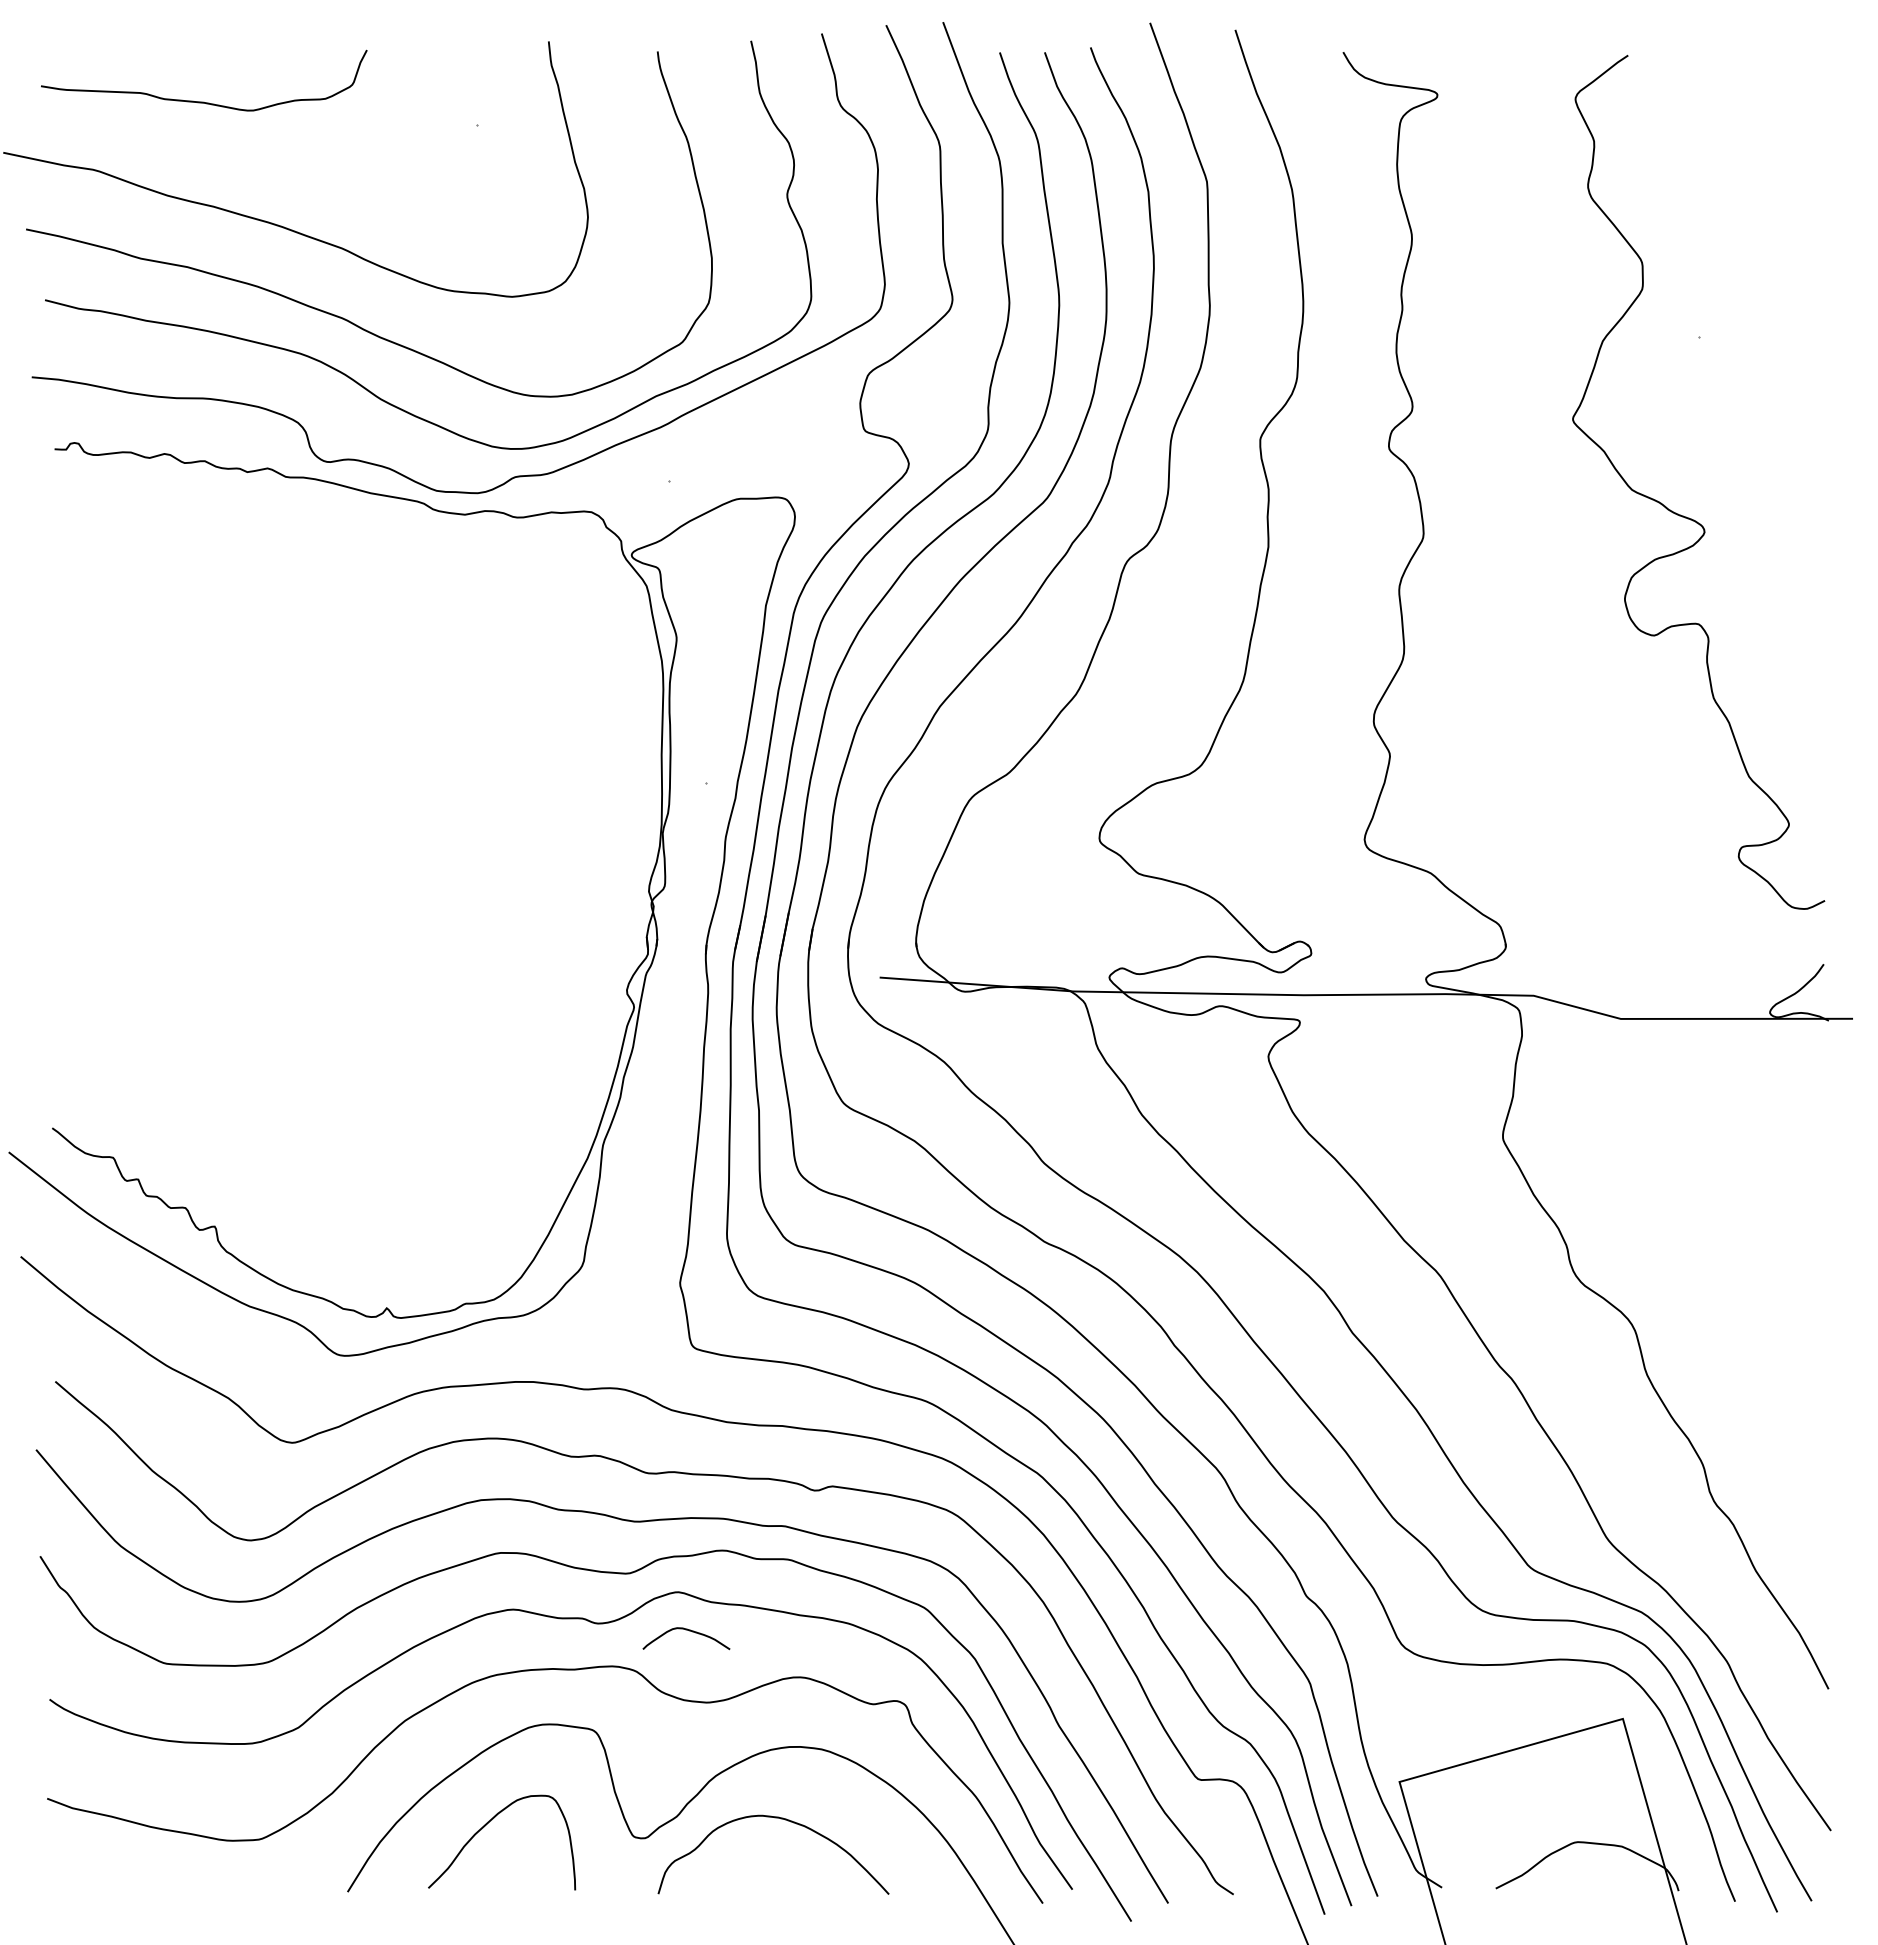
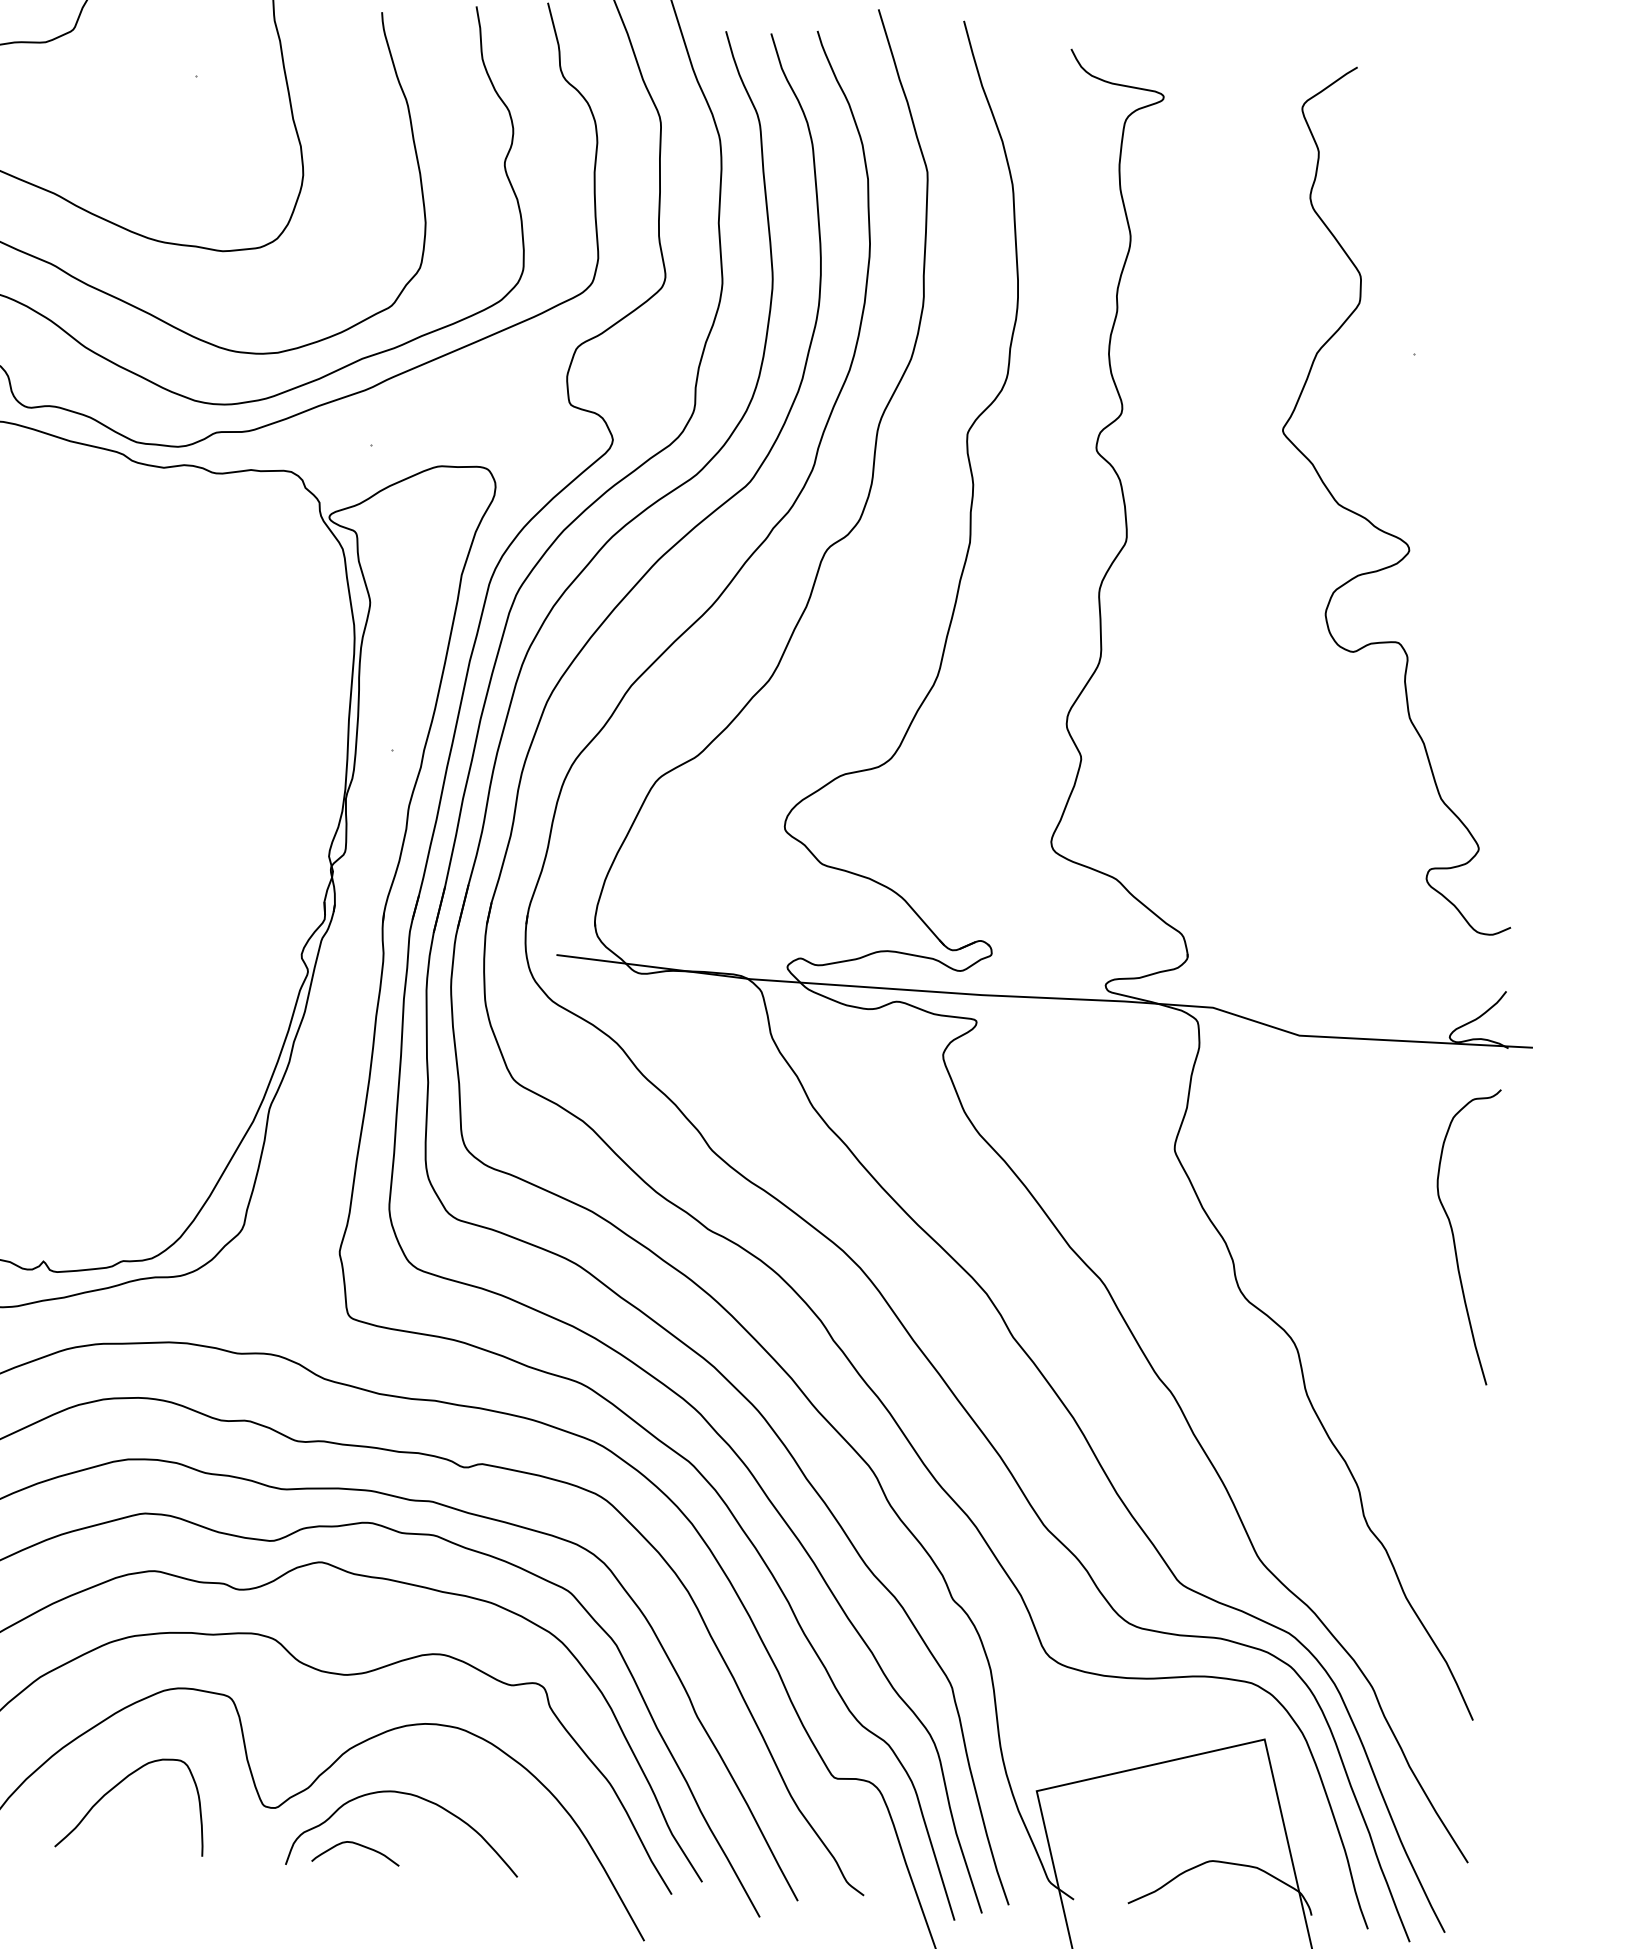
curve: (1785, 1211) -> (1454, 1237), added
curve: (689, 1631) -> (359, 1845), moved

